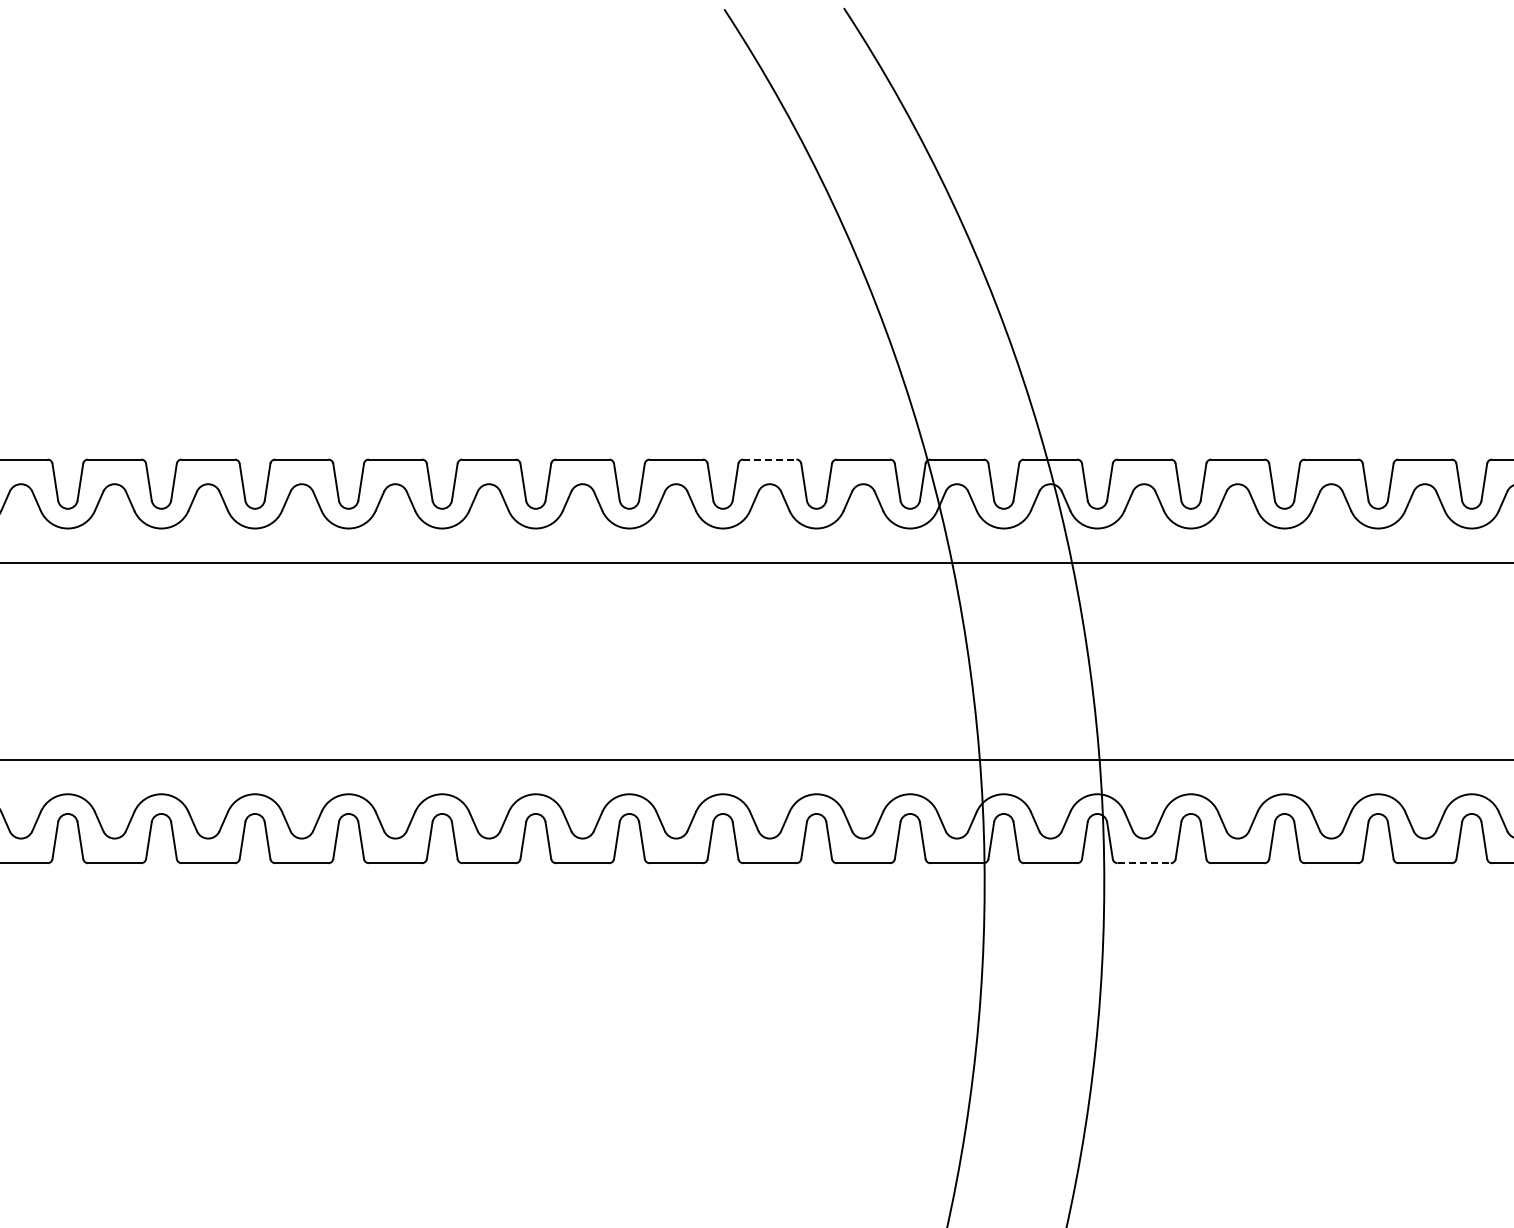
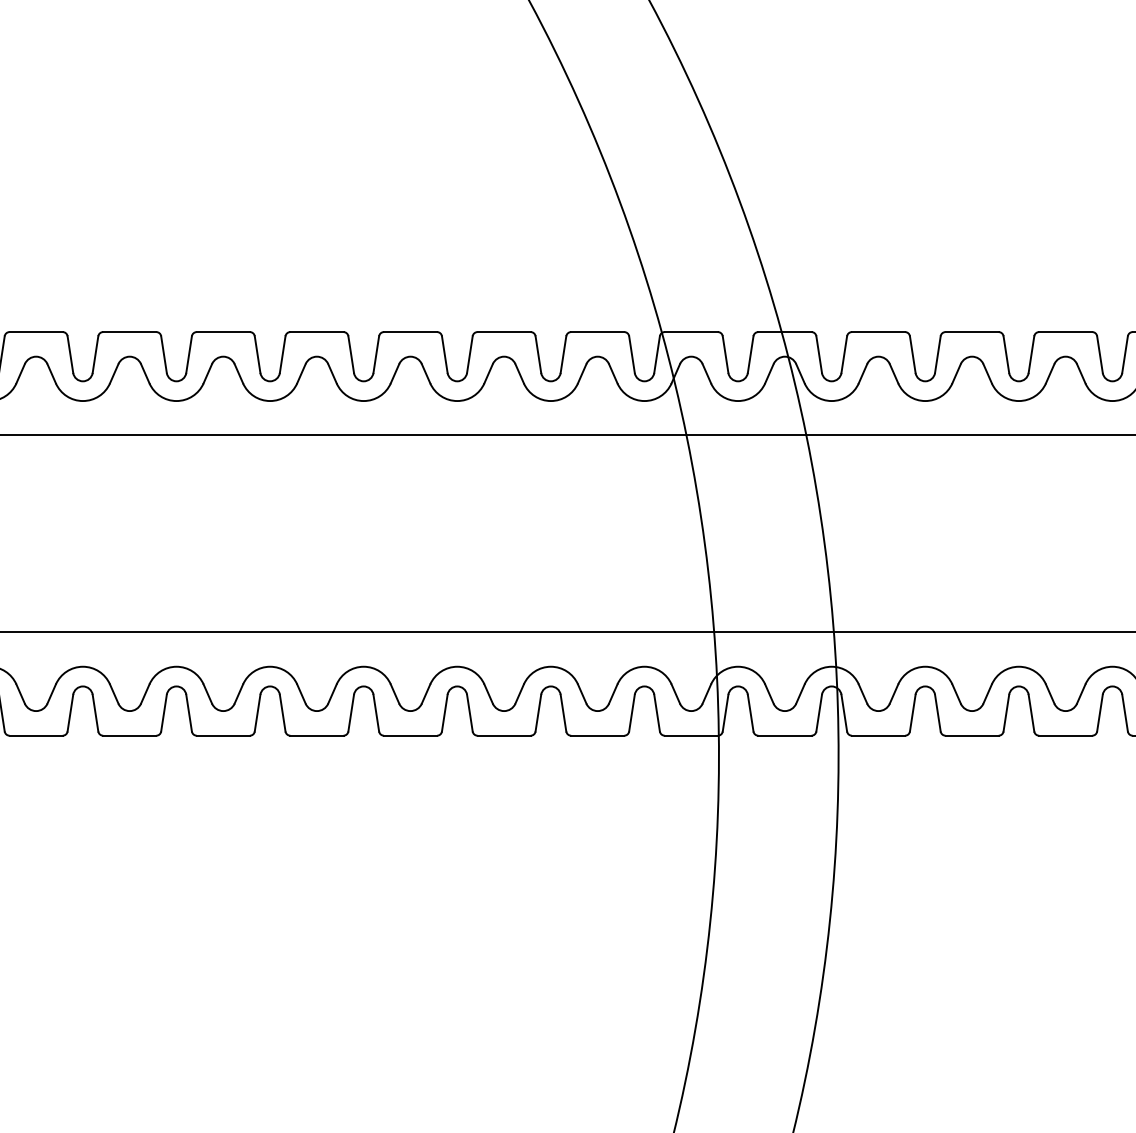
line: (769, 459) -> (503, 332), dashed -> solid
line: (1144, 863) -> (878, 736), dashed -> solid

